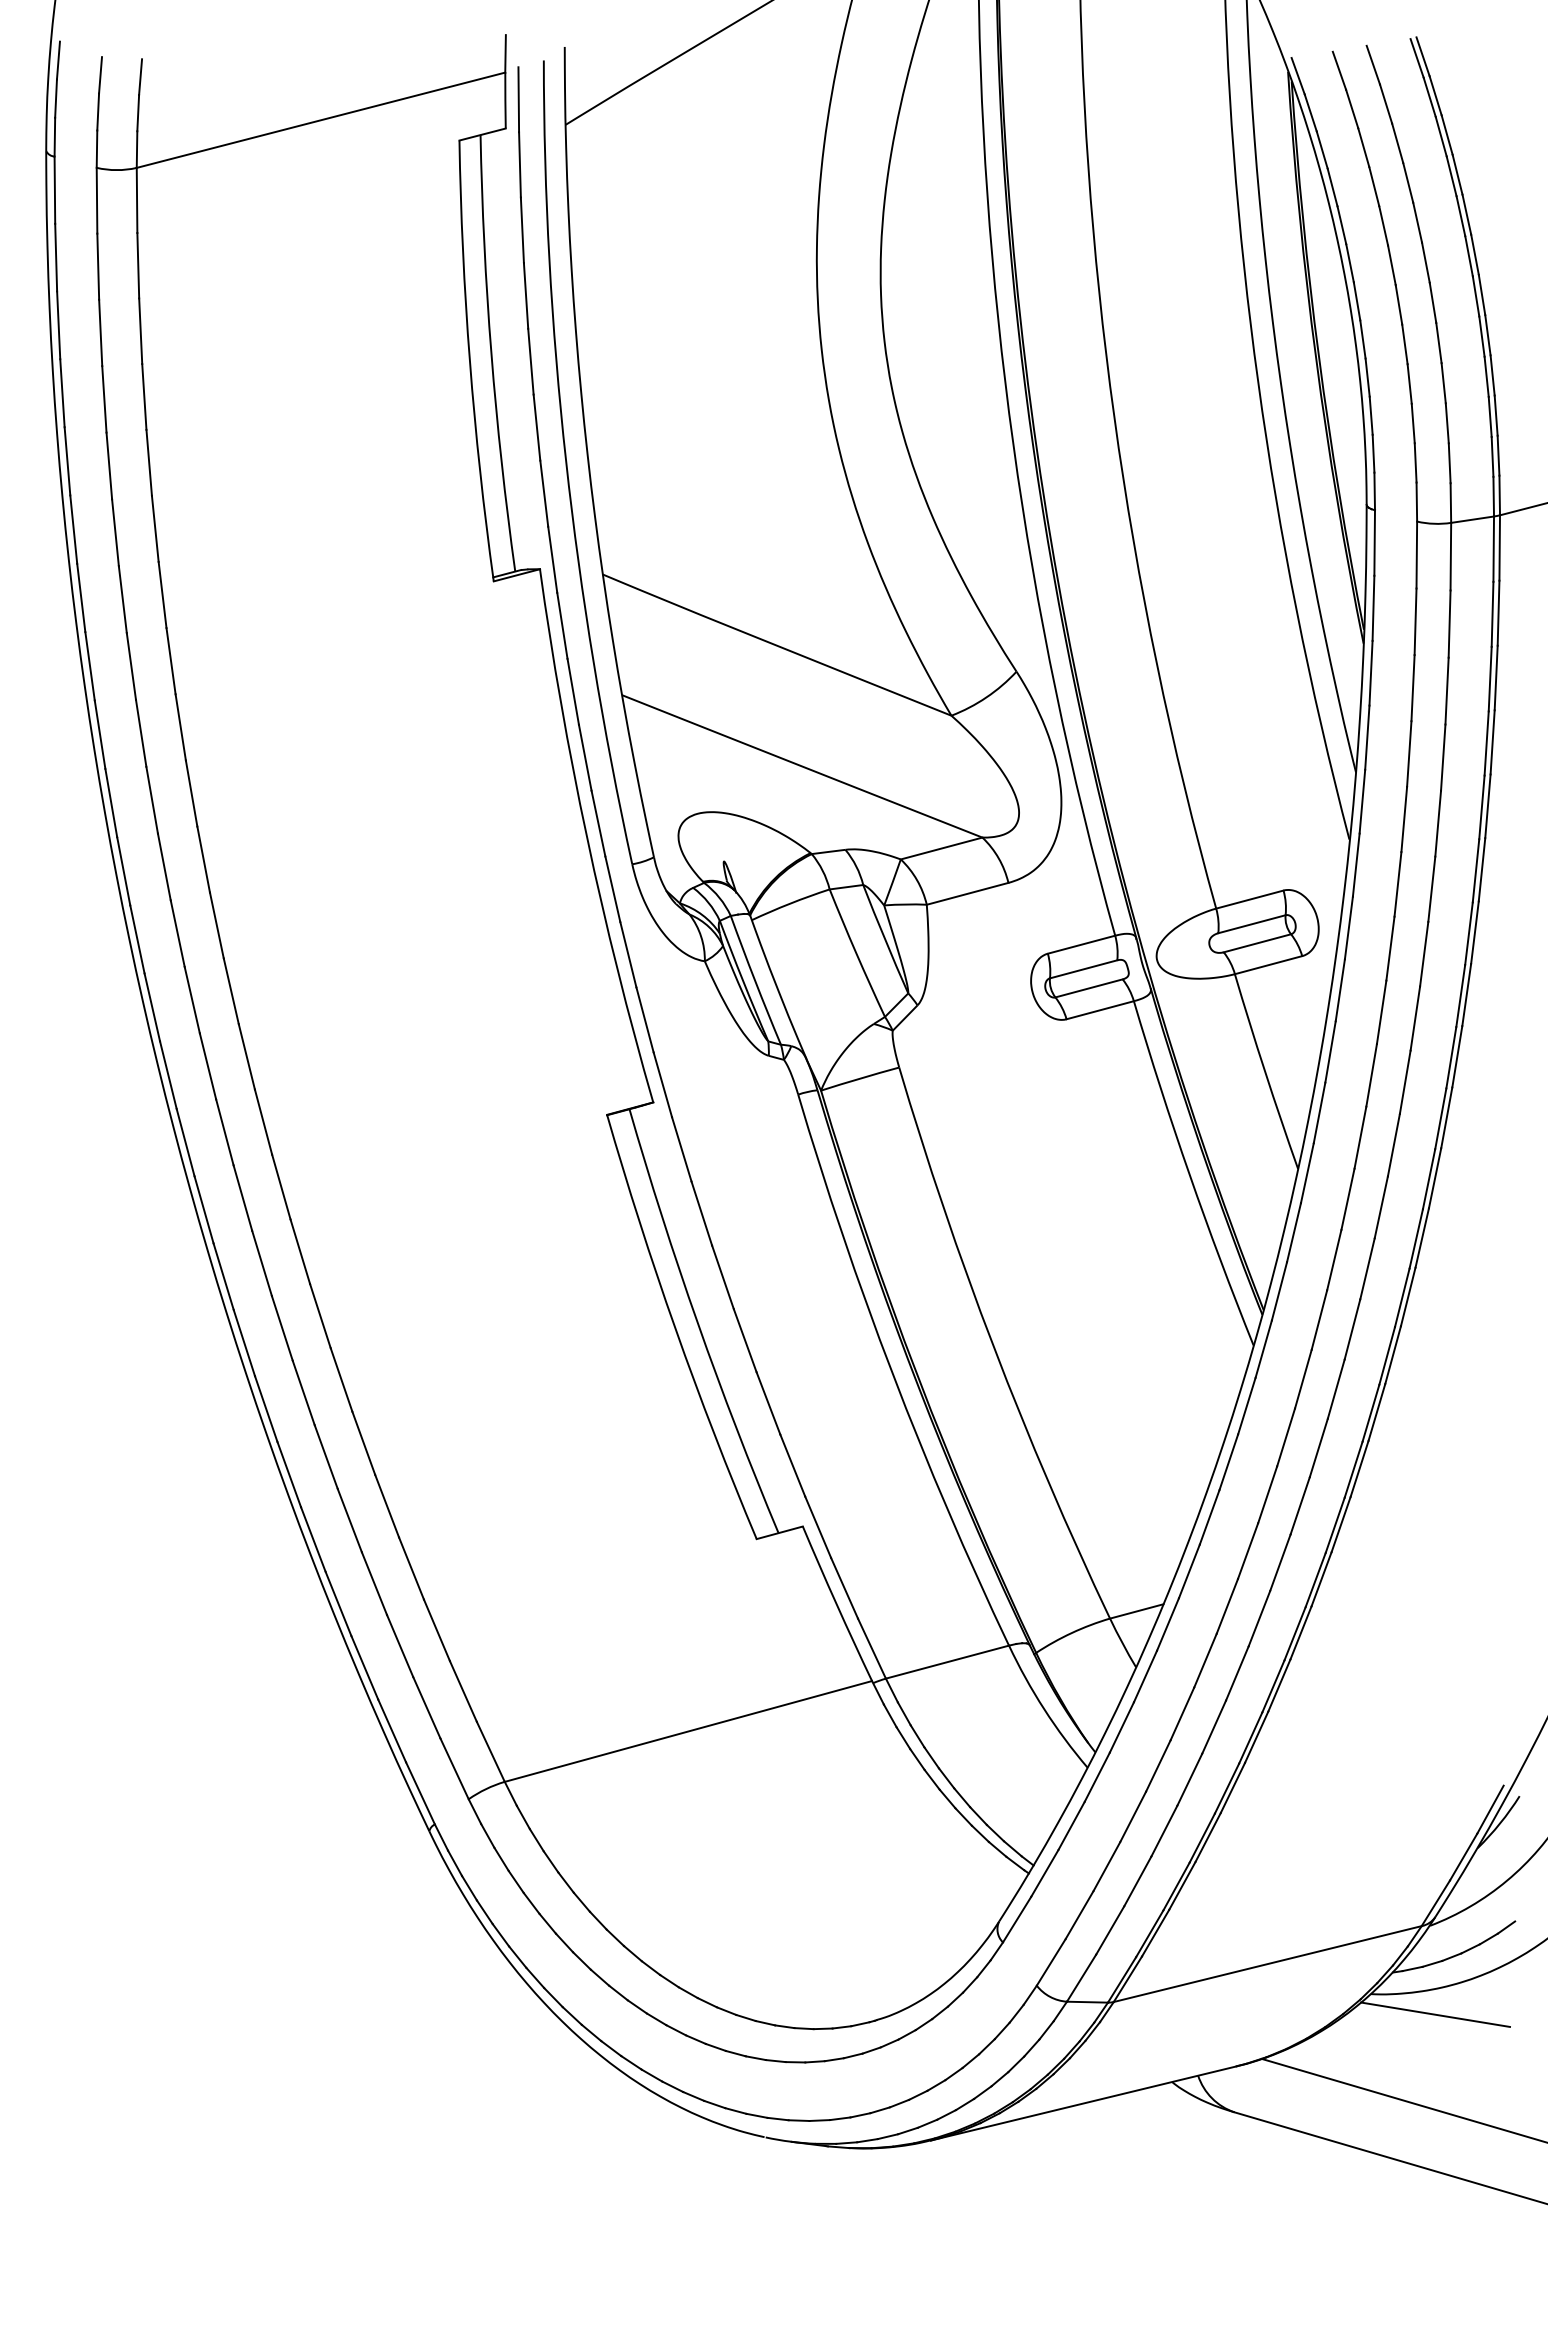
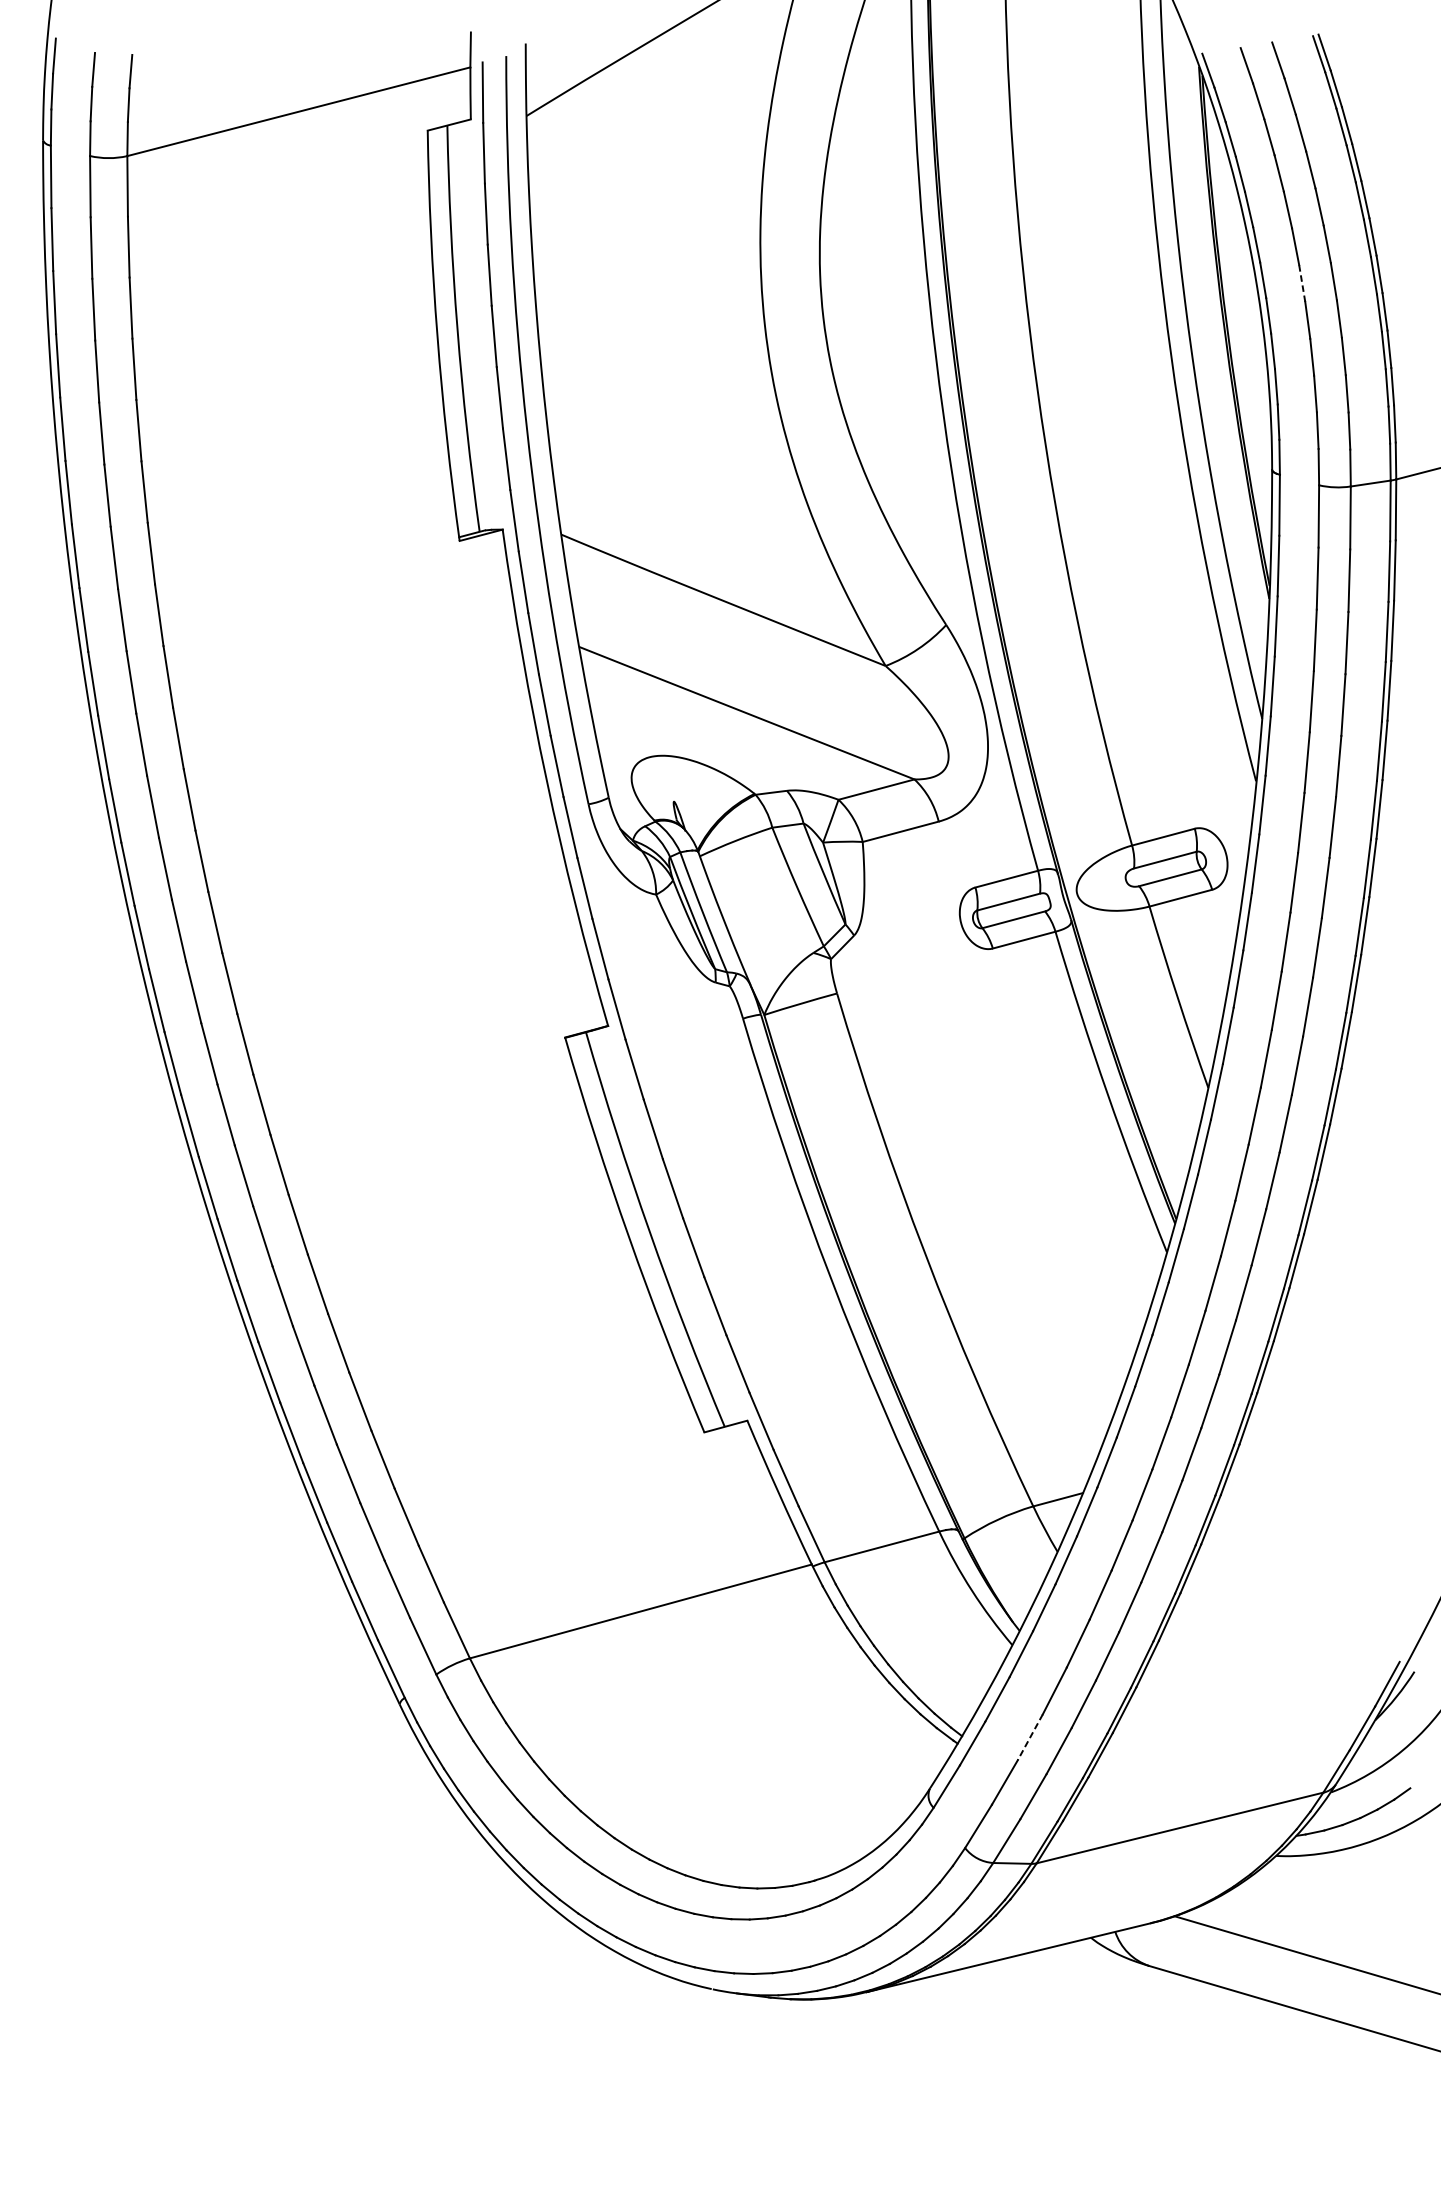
line: (1398, 304) -> (1301, 283), solid -> dashed
line: (1106, 1866) -> (1029, 1737), solid -> dashed
line: (1435, 2014) -> (1336, 1874), removed

